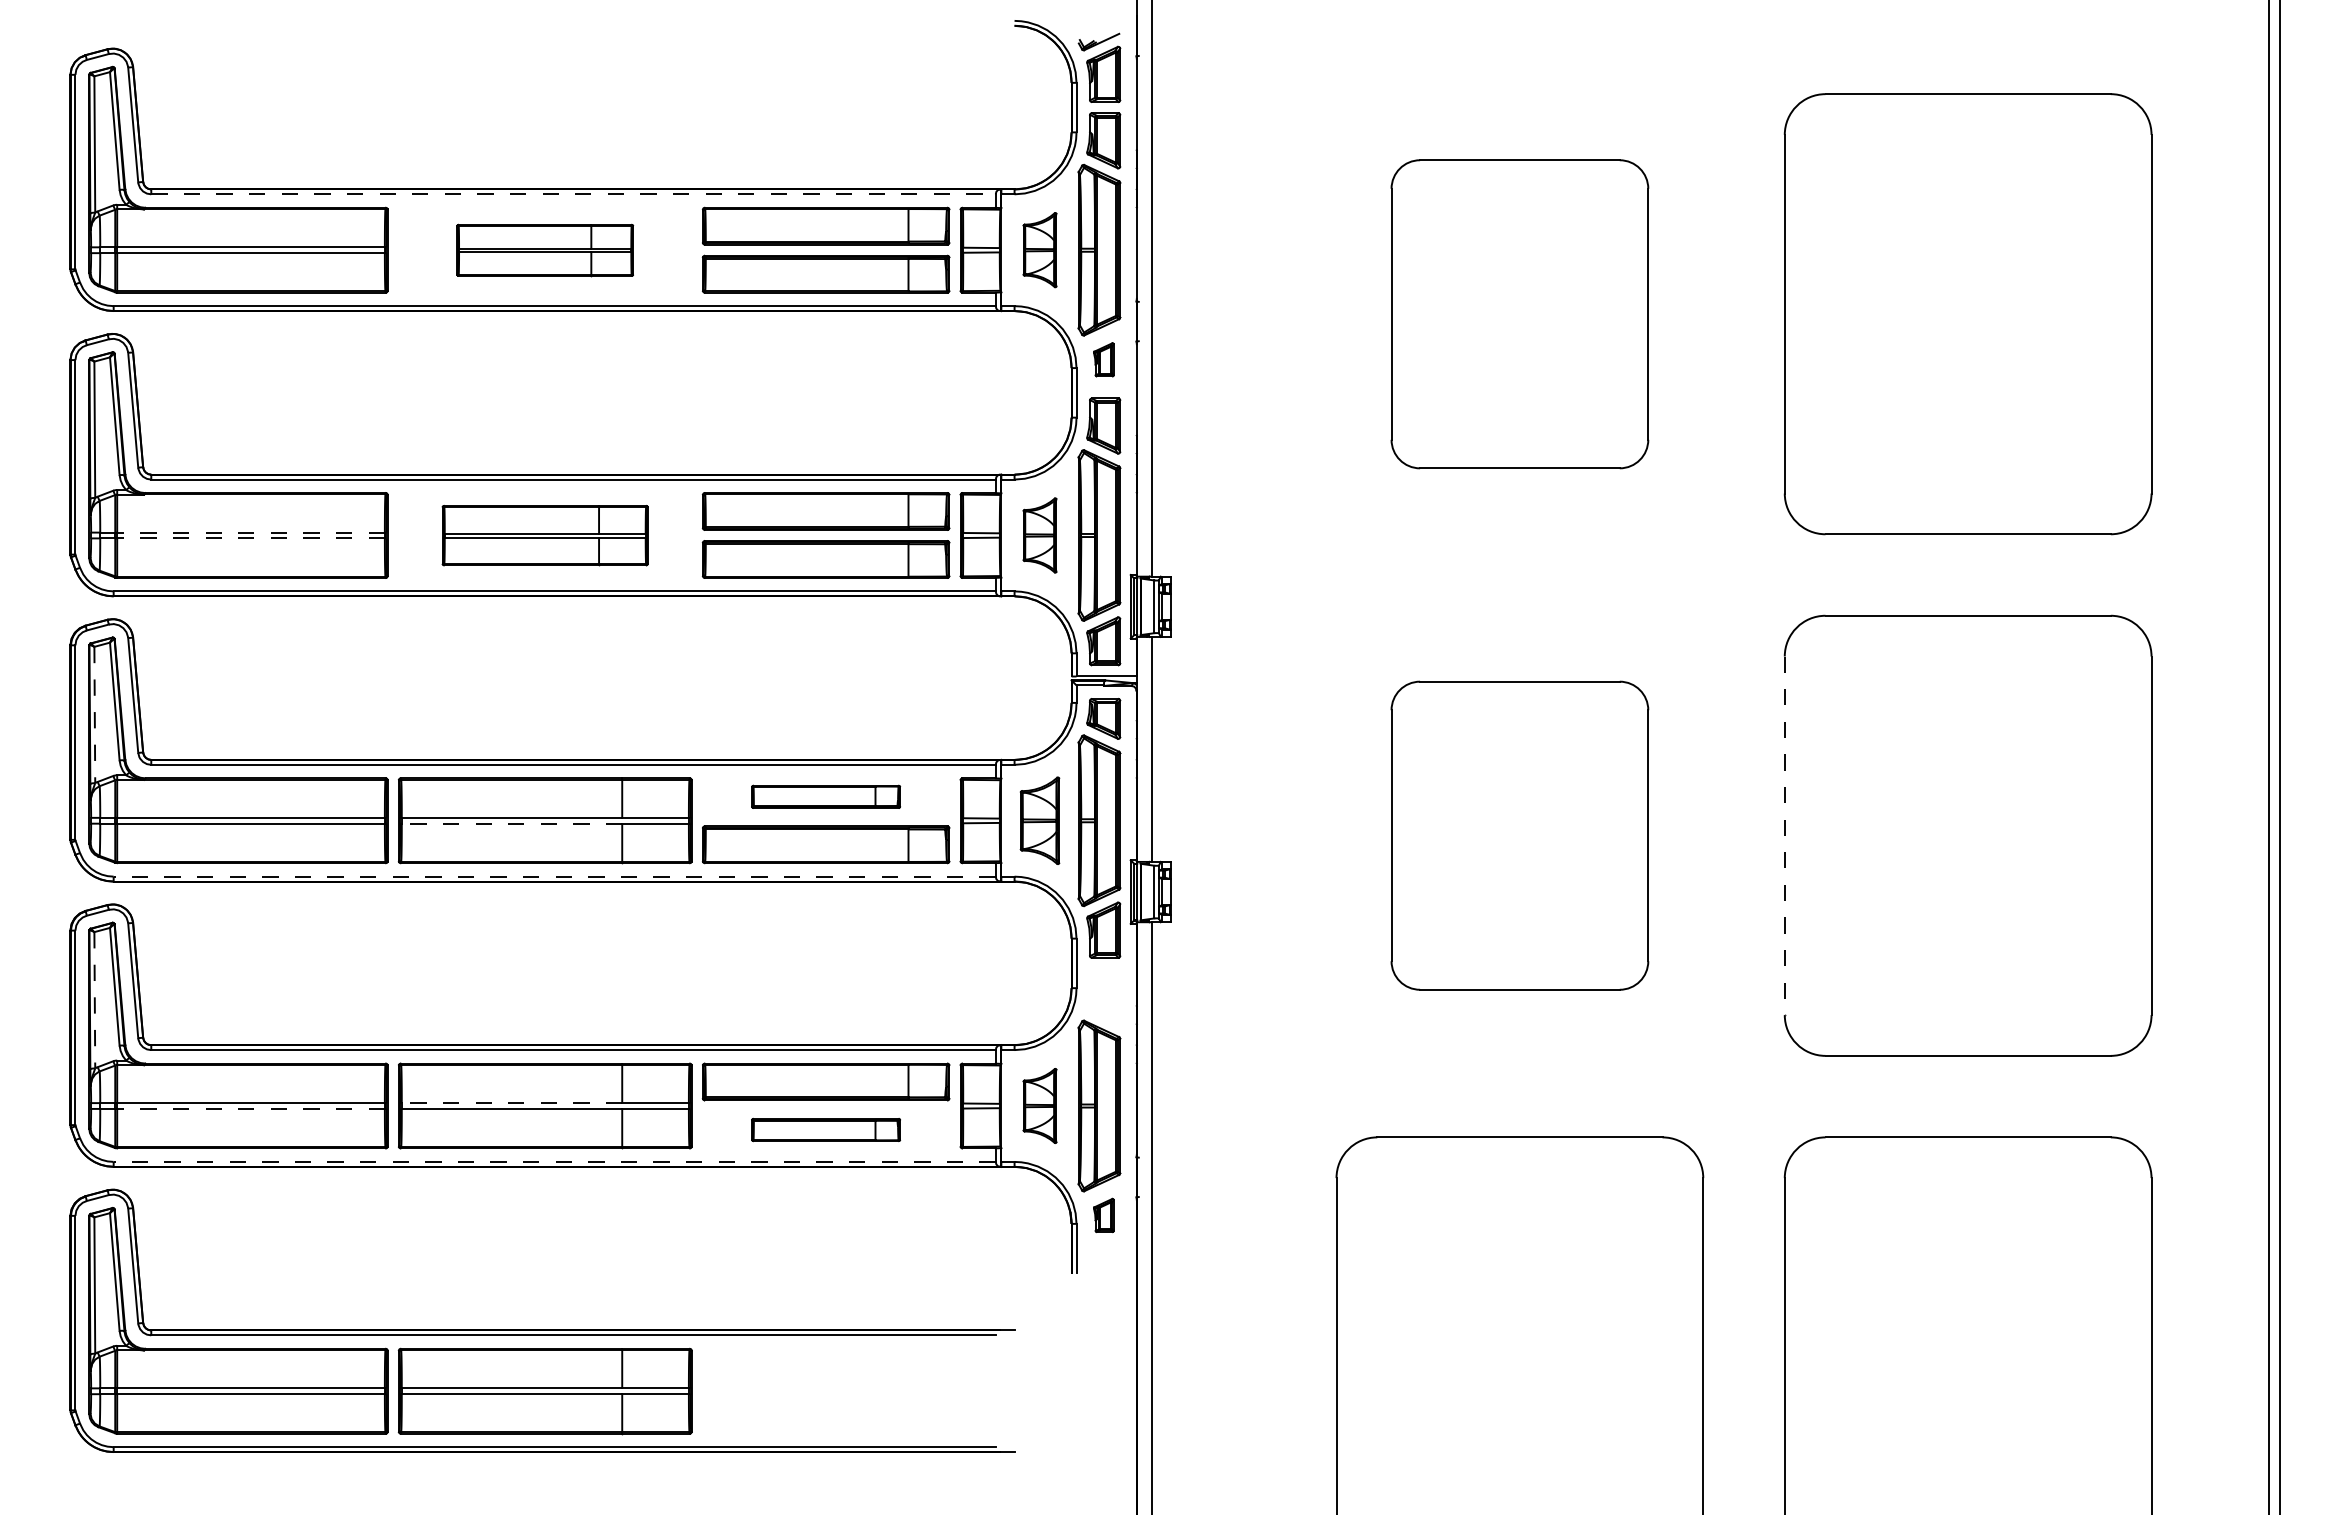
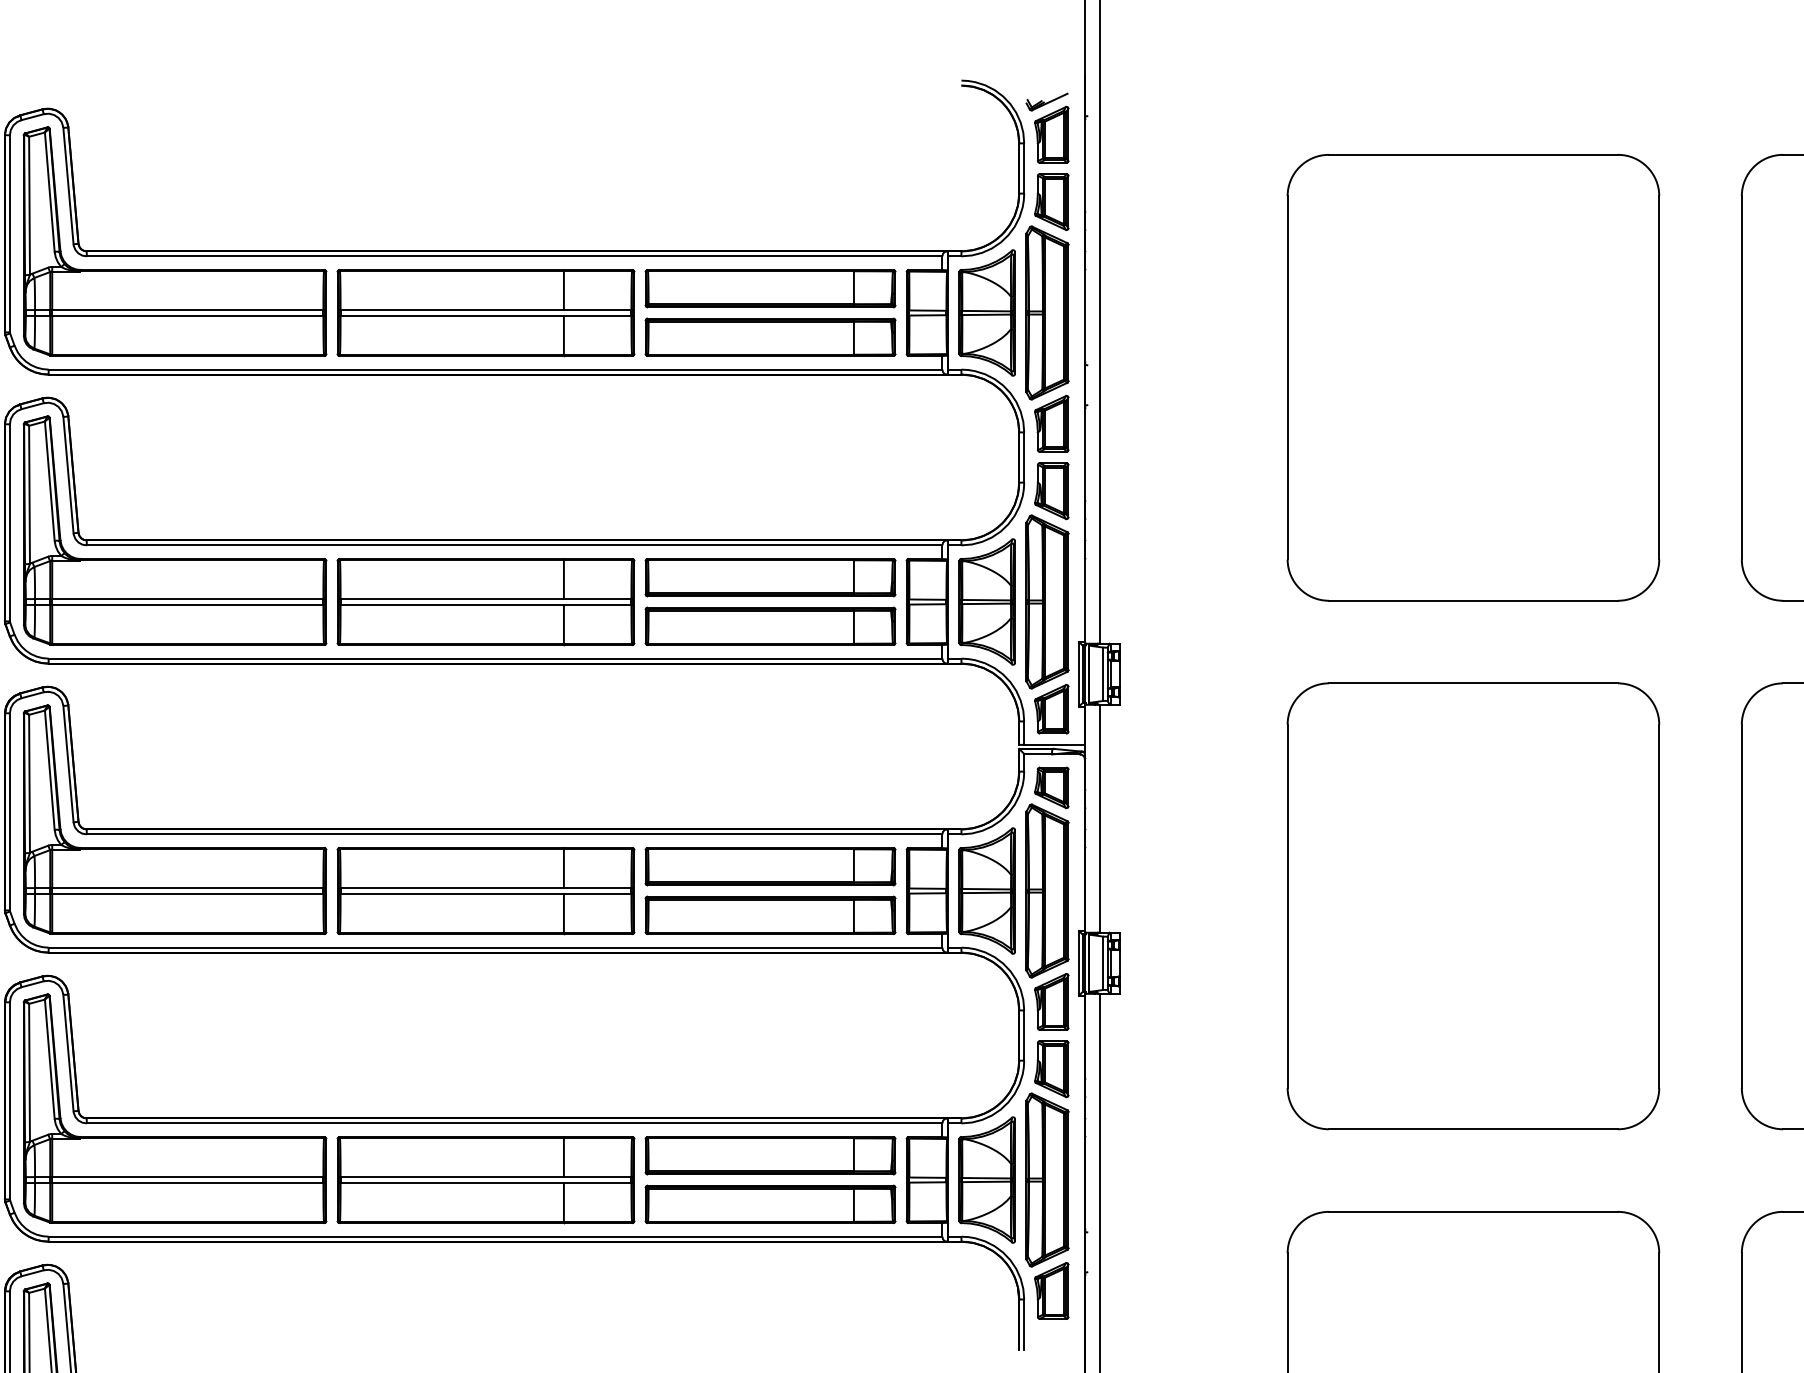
line: (574, 194) -> (515, 256), dashed -> solid
part: (1039, 249) -> (986, 312), size x1.67
part: (544, 250) -> (485, 313), size x1.67
part: (1519, 314) -> (1473, 378), size x1.43
part: (1103, 359) -> (1051, 423), size x1.67
line: (251, 532) -> (188, 598), dashed -> solid
part: (544, 535) -> (485, 602), size x1.43
part: (1039, 535) -> (986, 602), size x1.67
line: (251, 538) -> (188, 605), dashed -> solid
line: (94, 715) -> (29, 784), dashed -> solid
part: (825, 796) -> (769, 866), size x1.67
part: (1039, 820) -> (986, 890), size x1.43
line: (511, 823) -> (451, 893), dashed -> solid
part: (1519, 835) -> (1473, 905), size x1.43
line: (1784, 836) -> (1741, 906), dashed -> solid
line: (554, 876) -> (495, 947), dashed -> solid
part: (1103, 996) -> (1051, 1069), added
line: (94, 1000) -> (29, 1073), dashed -> solid
line: (511, 1103) -> (451, 1177), dashed -> solid
part: (1039, 1105) -> (986, 1179), size x1.67
line: (251, 1108) -> (188, 1182), dashed -> solid
part: (825, 1129) -> (769, 1203), size x1.67
line: (554, 1161) -> (495, 1236), dashed -> solid
part: (1103, 1215) -> (1051, 1290), size x1.67

